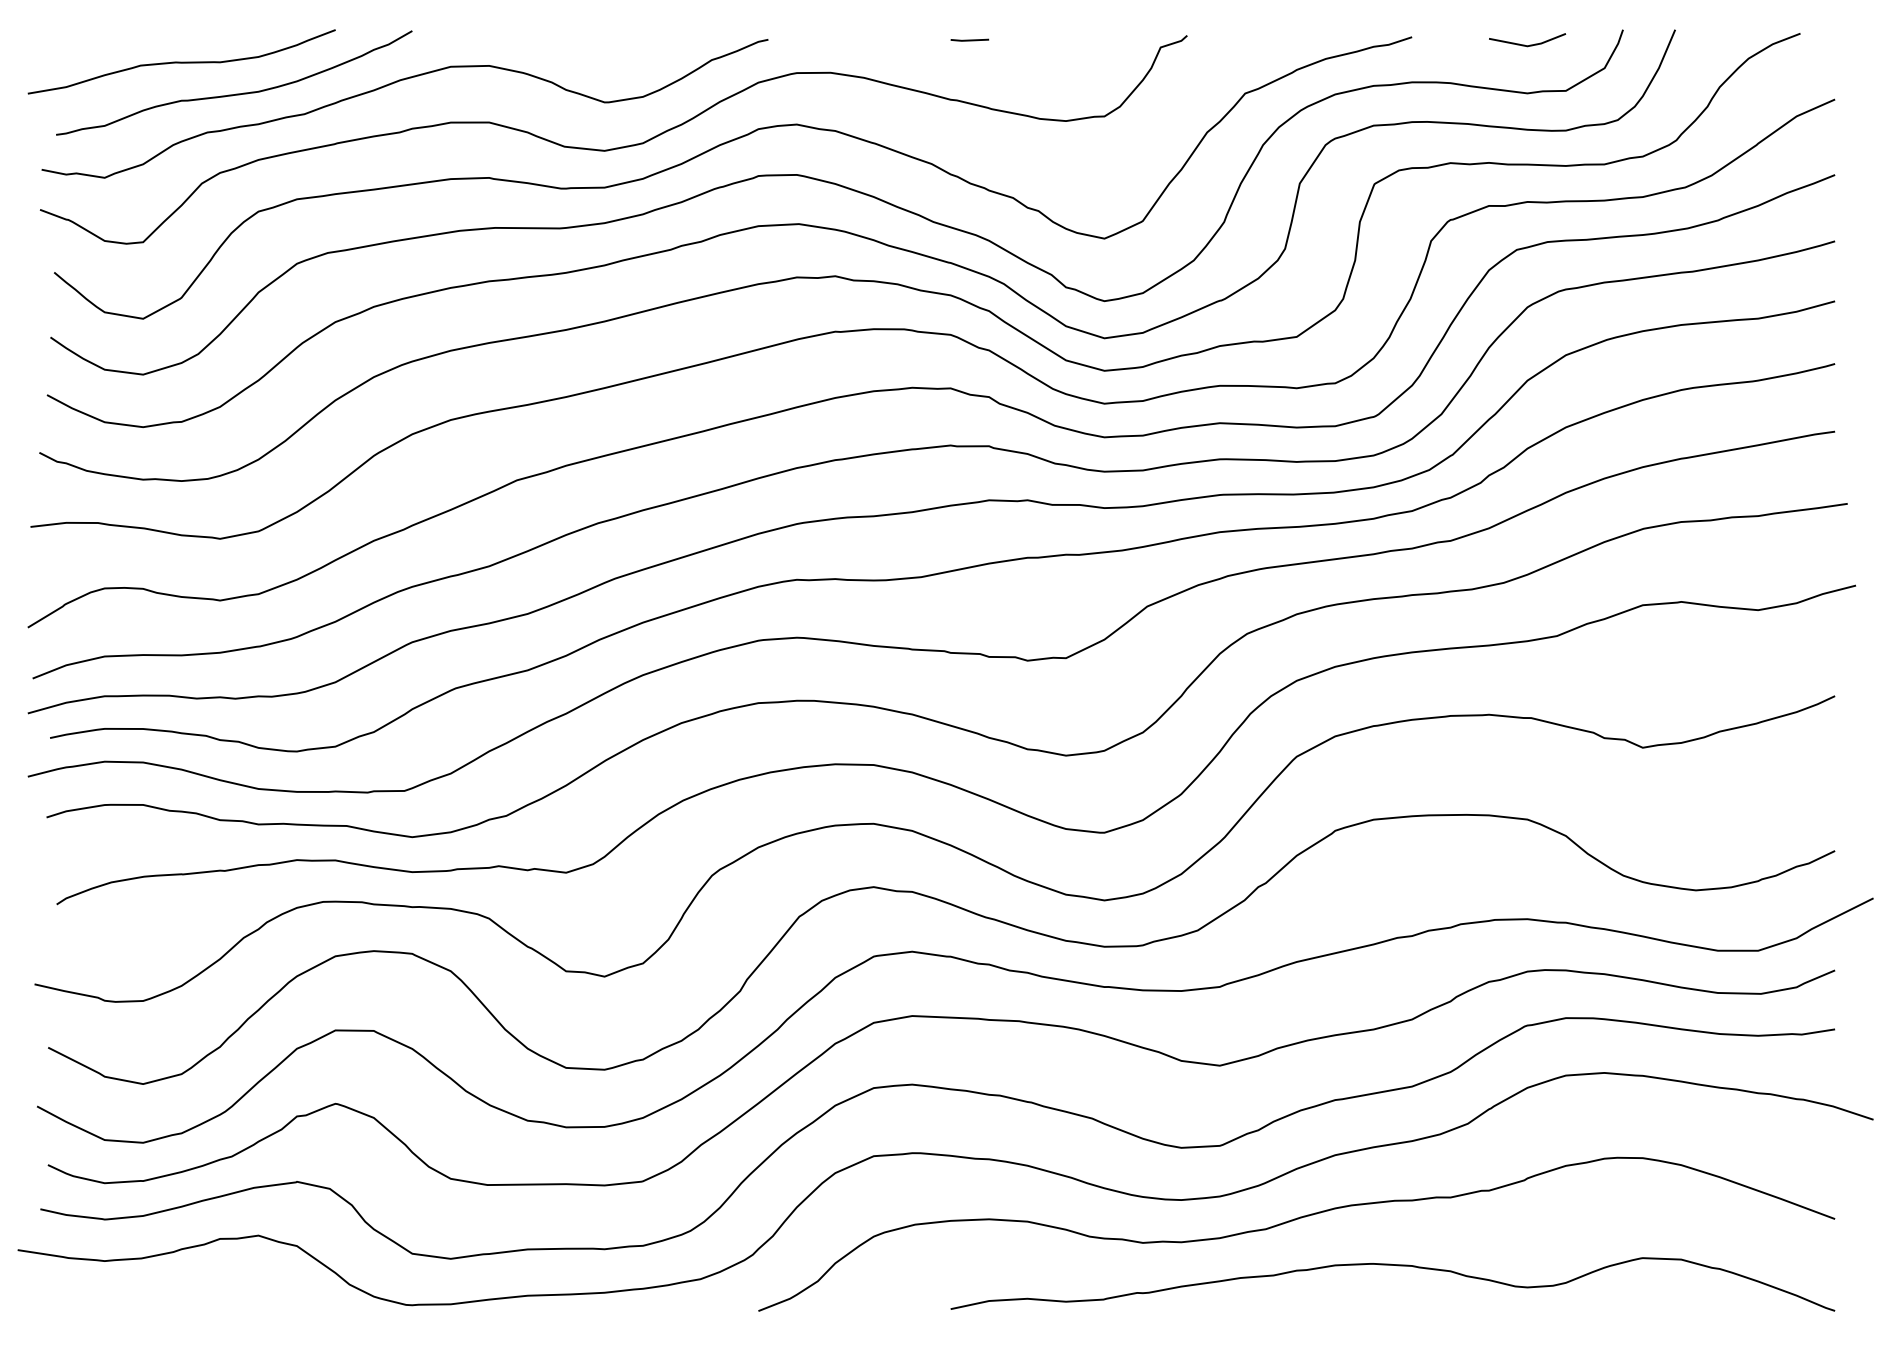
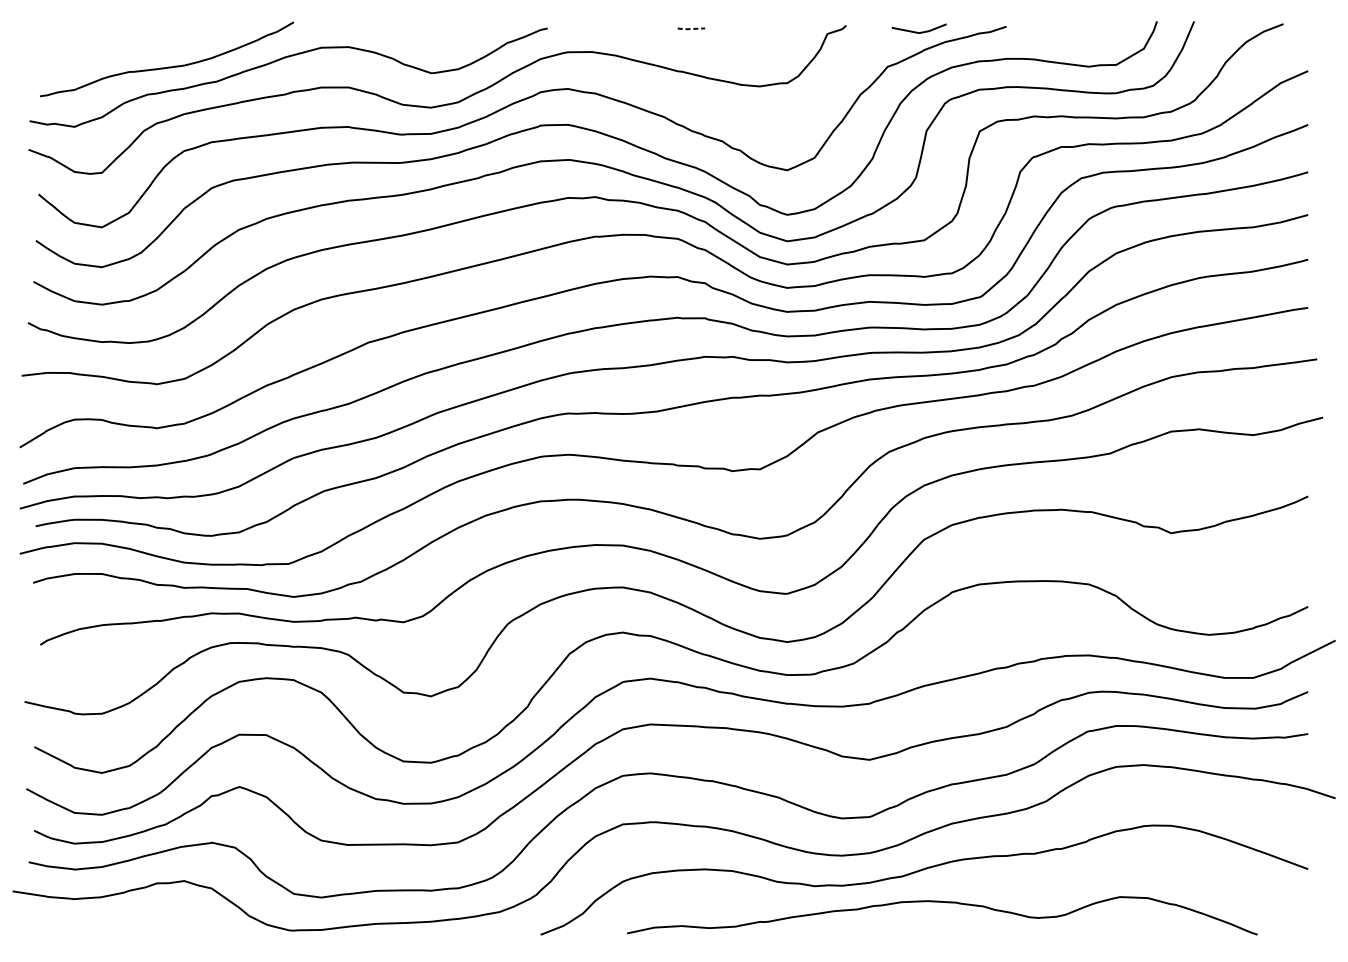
line: (969, 40) -> (691, 29), solid -> dashed
line: (1524, 44) -> (917, 31), moved
curve: (181, 61) -> (129, 43), removed
curve: (1397, 1266) -> (945, 903), moved

